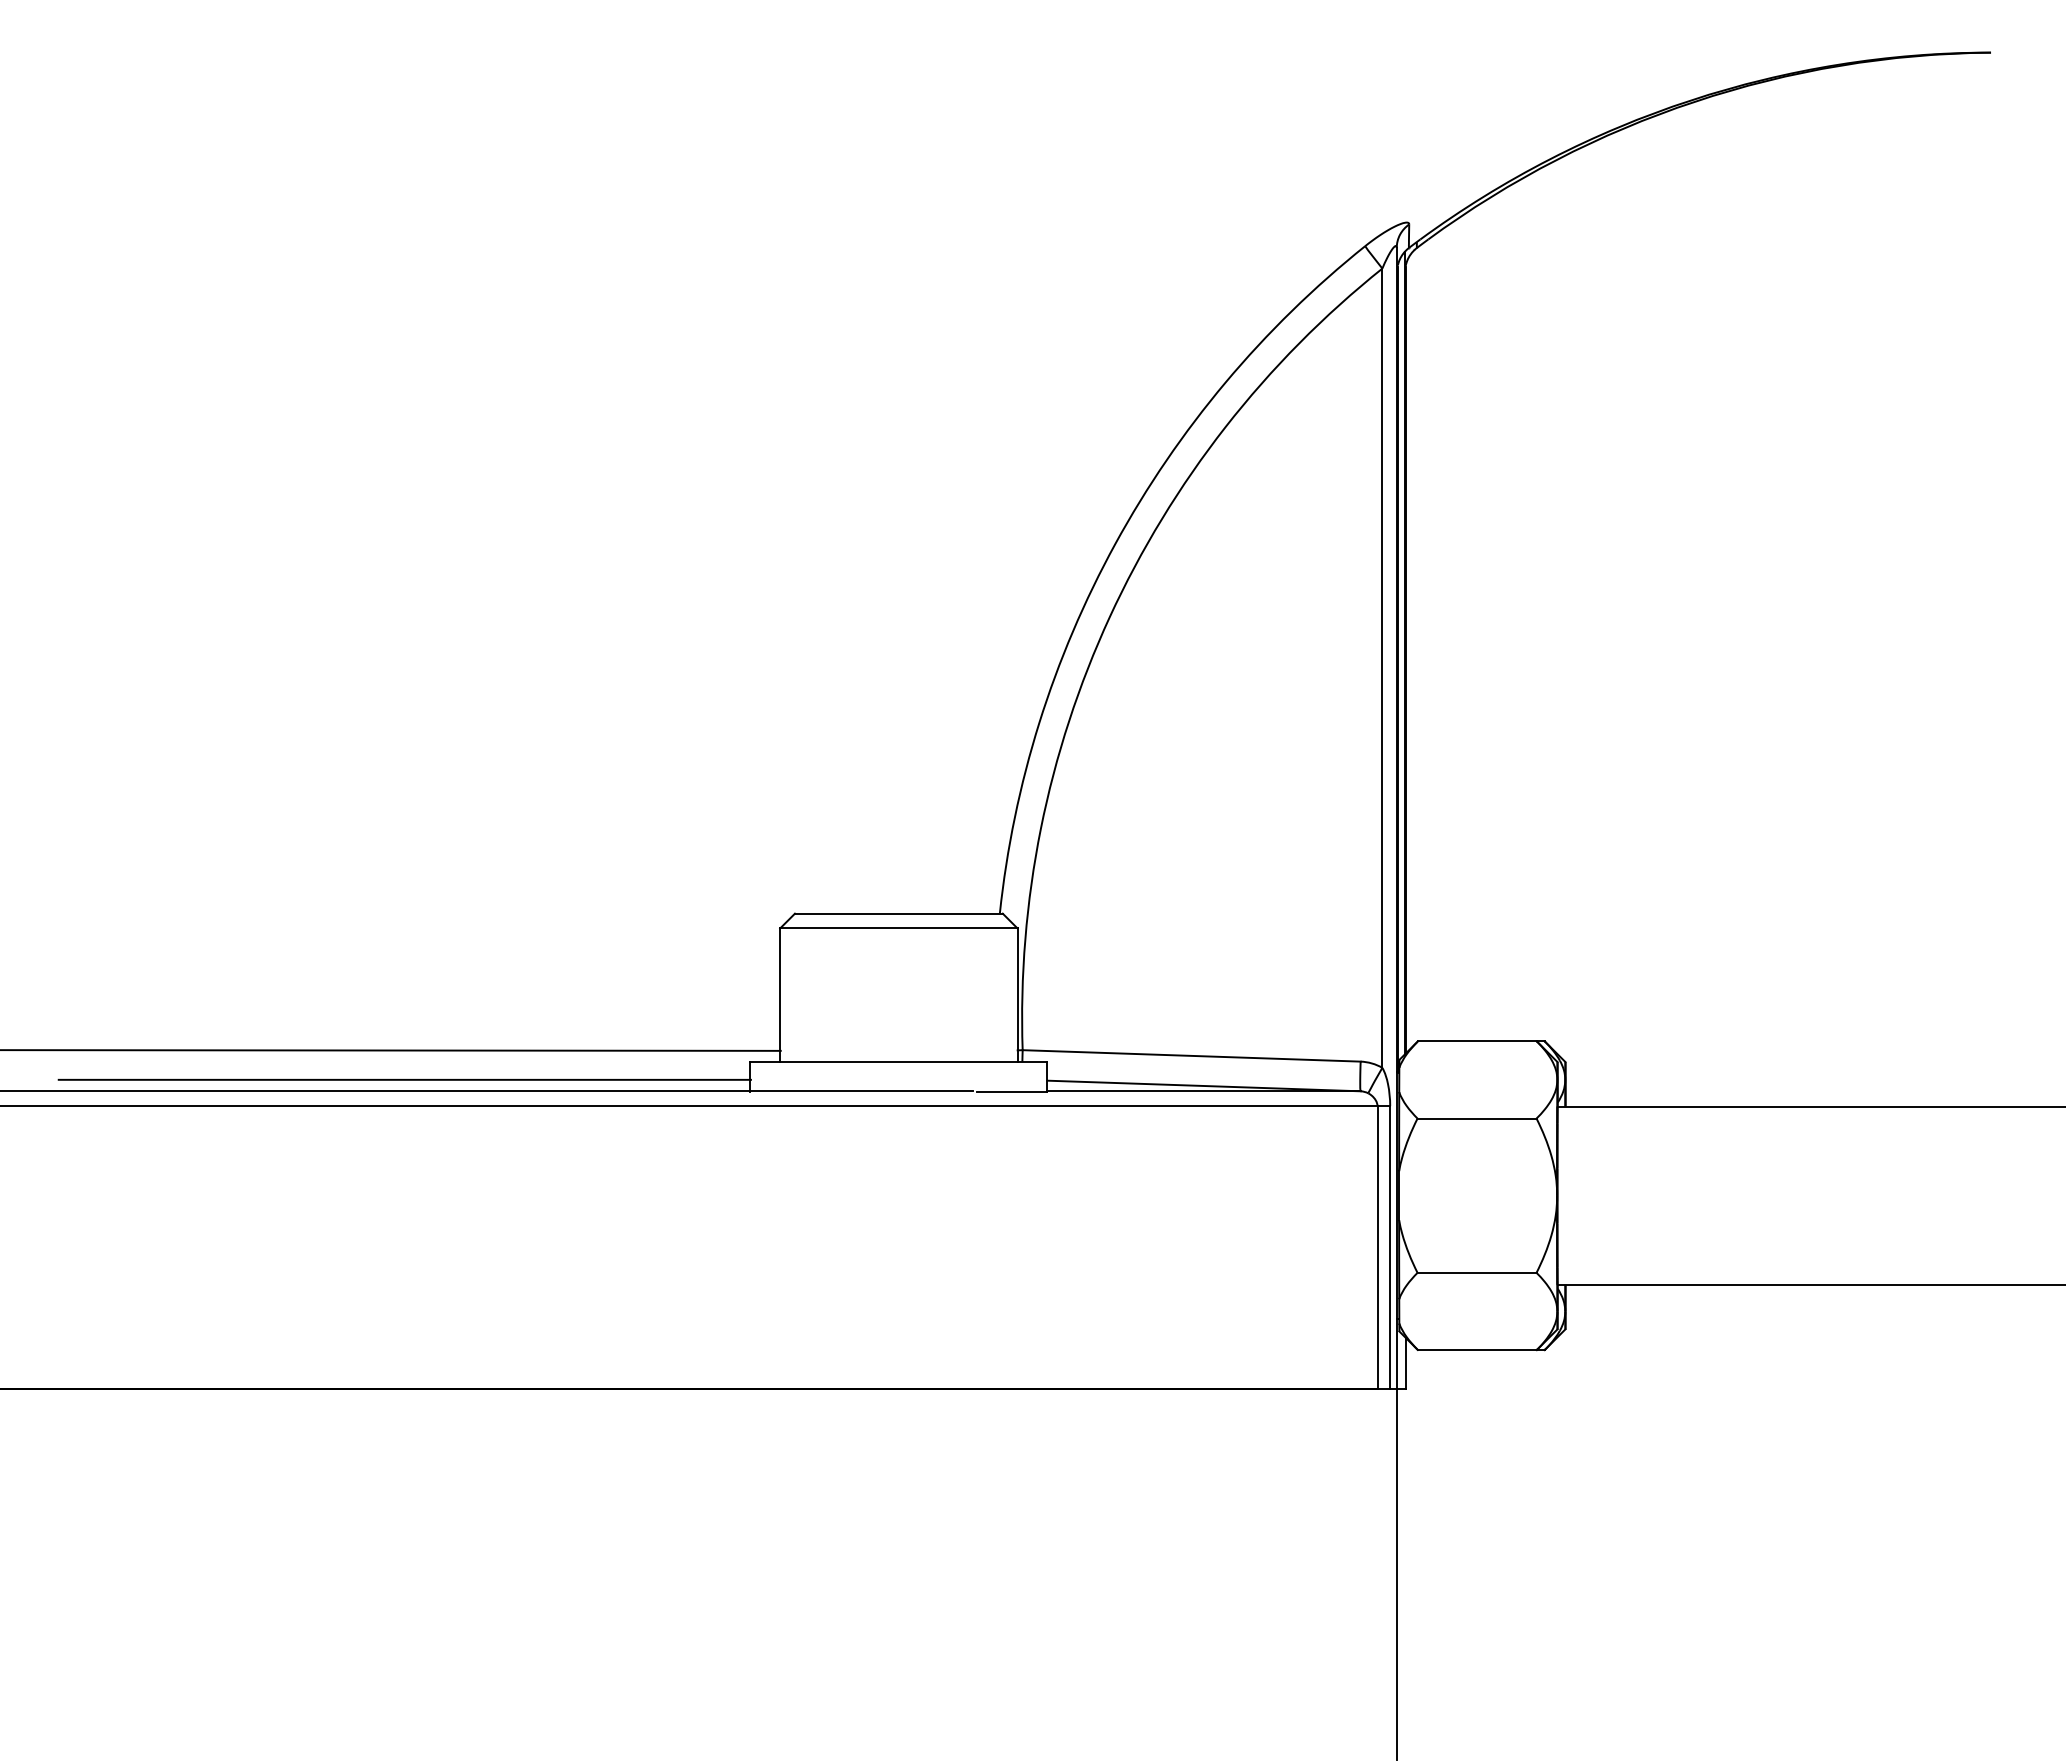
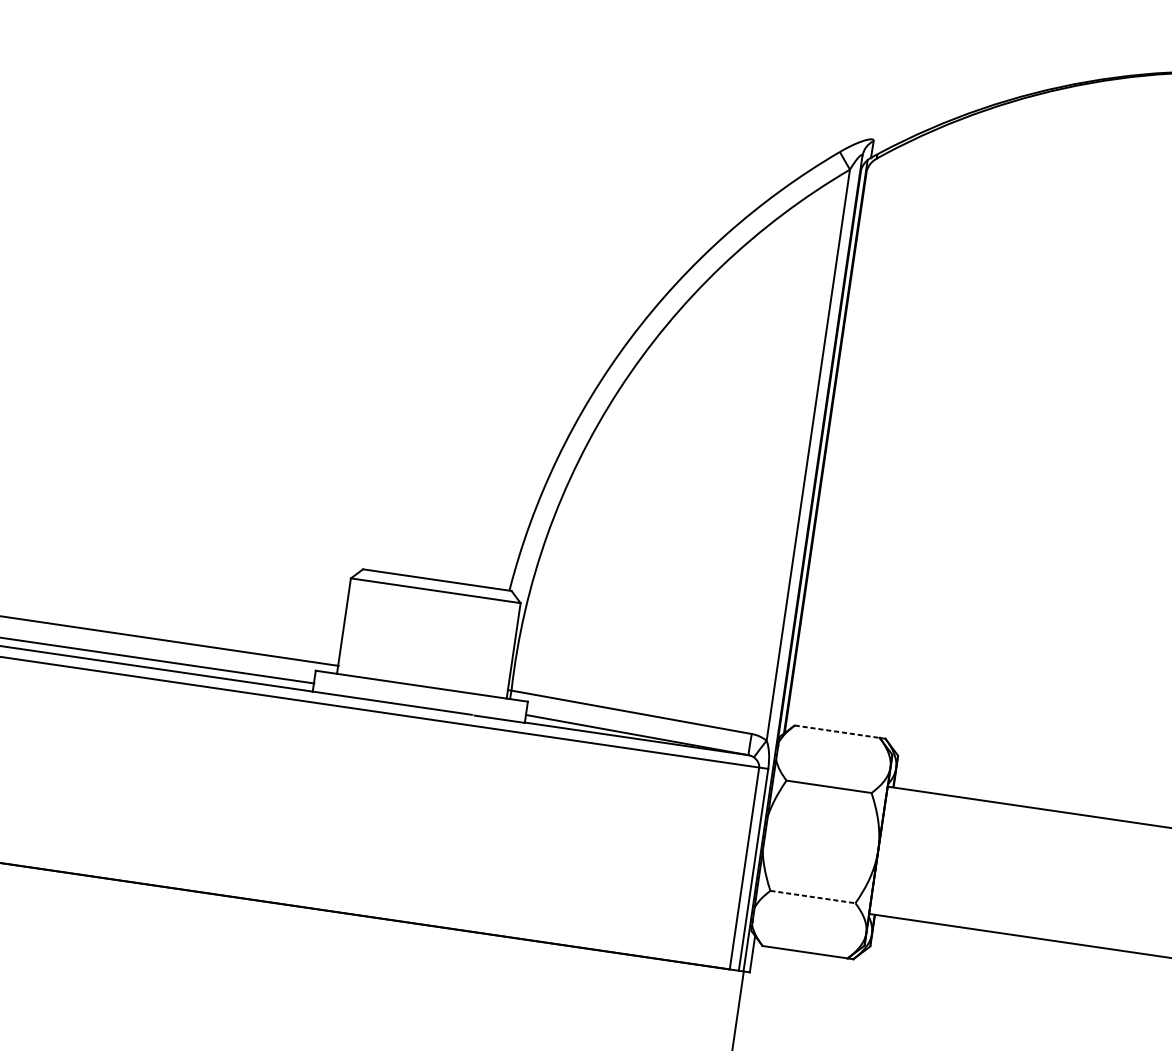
line: (1477, 1041) -> (837, 731), solid -> dashed
line: (1477, 1272) -> (813, 896), solid -> dashed

